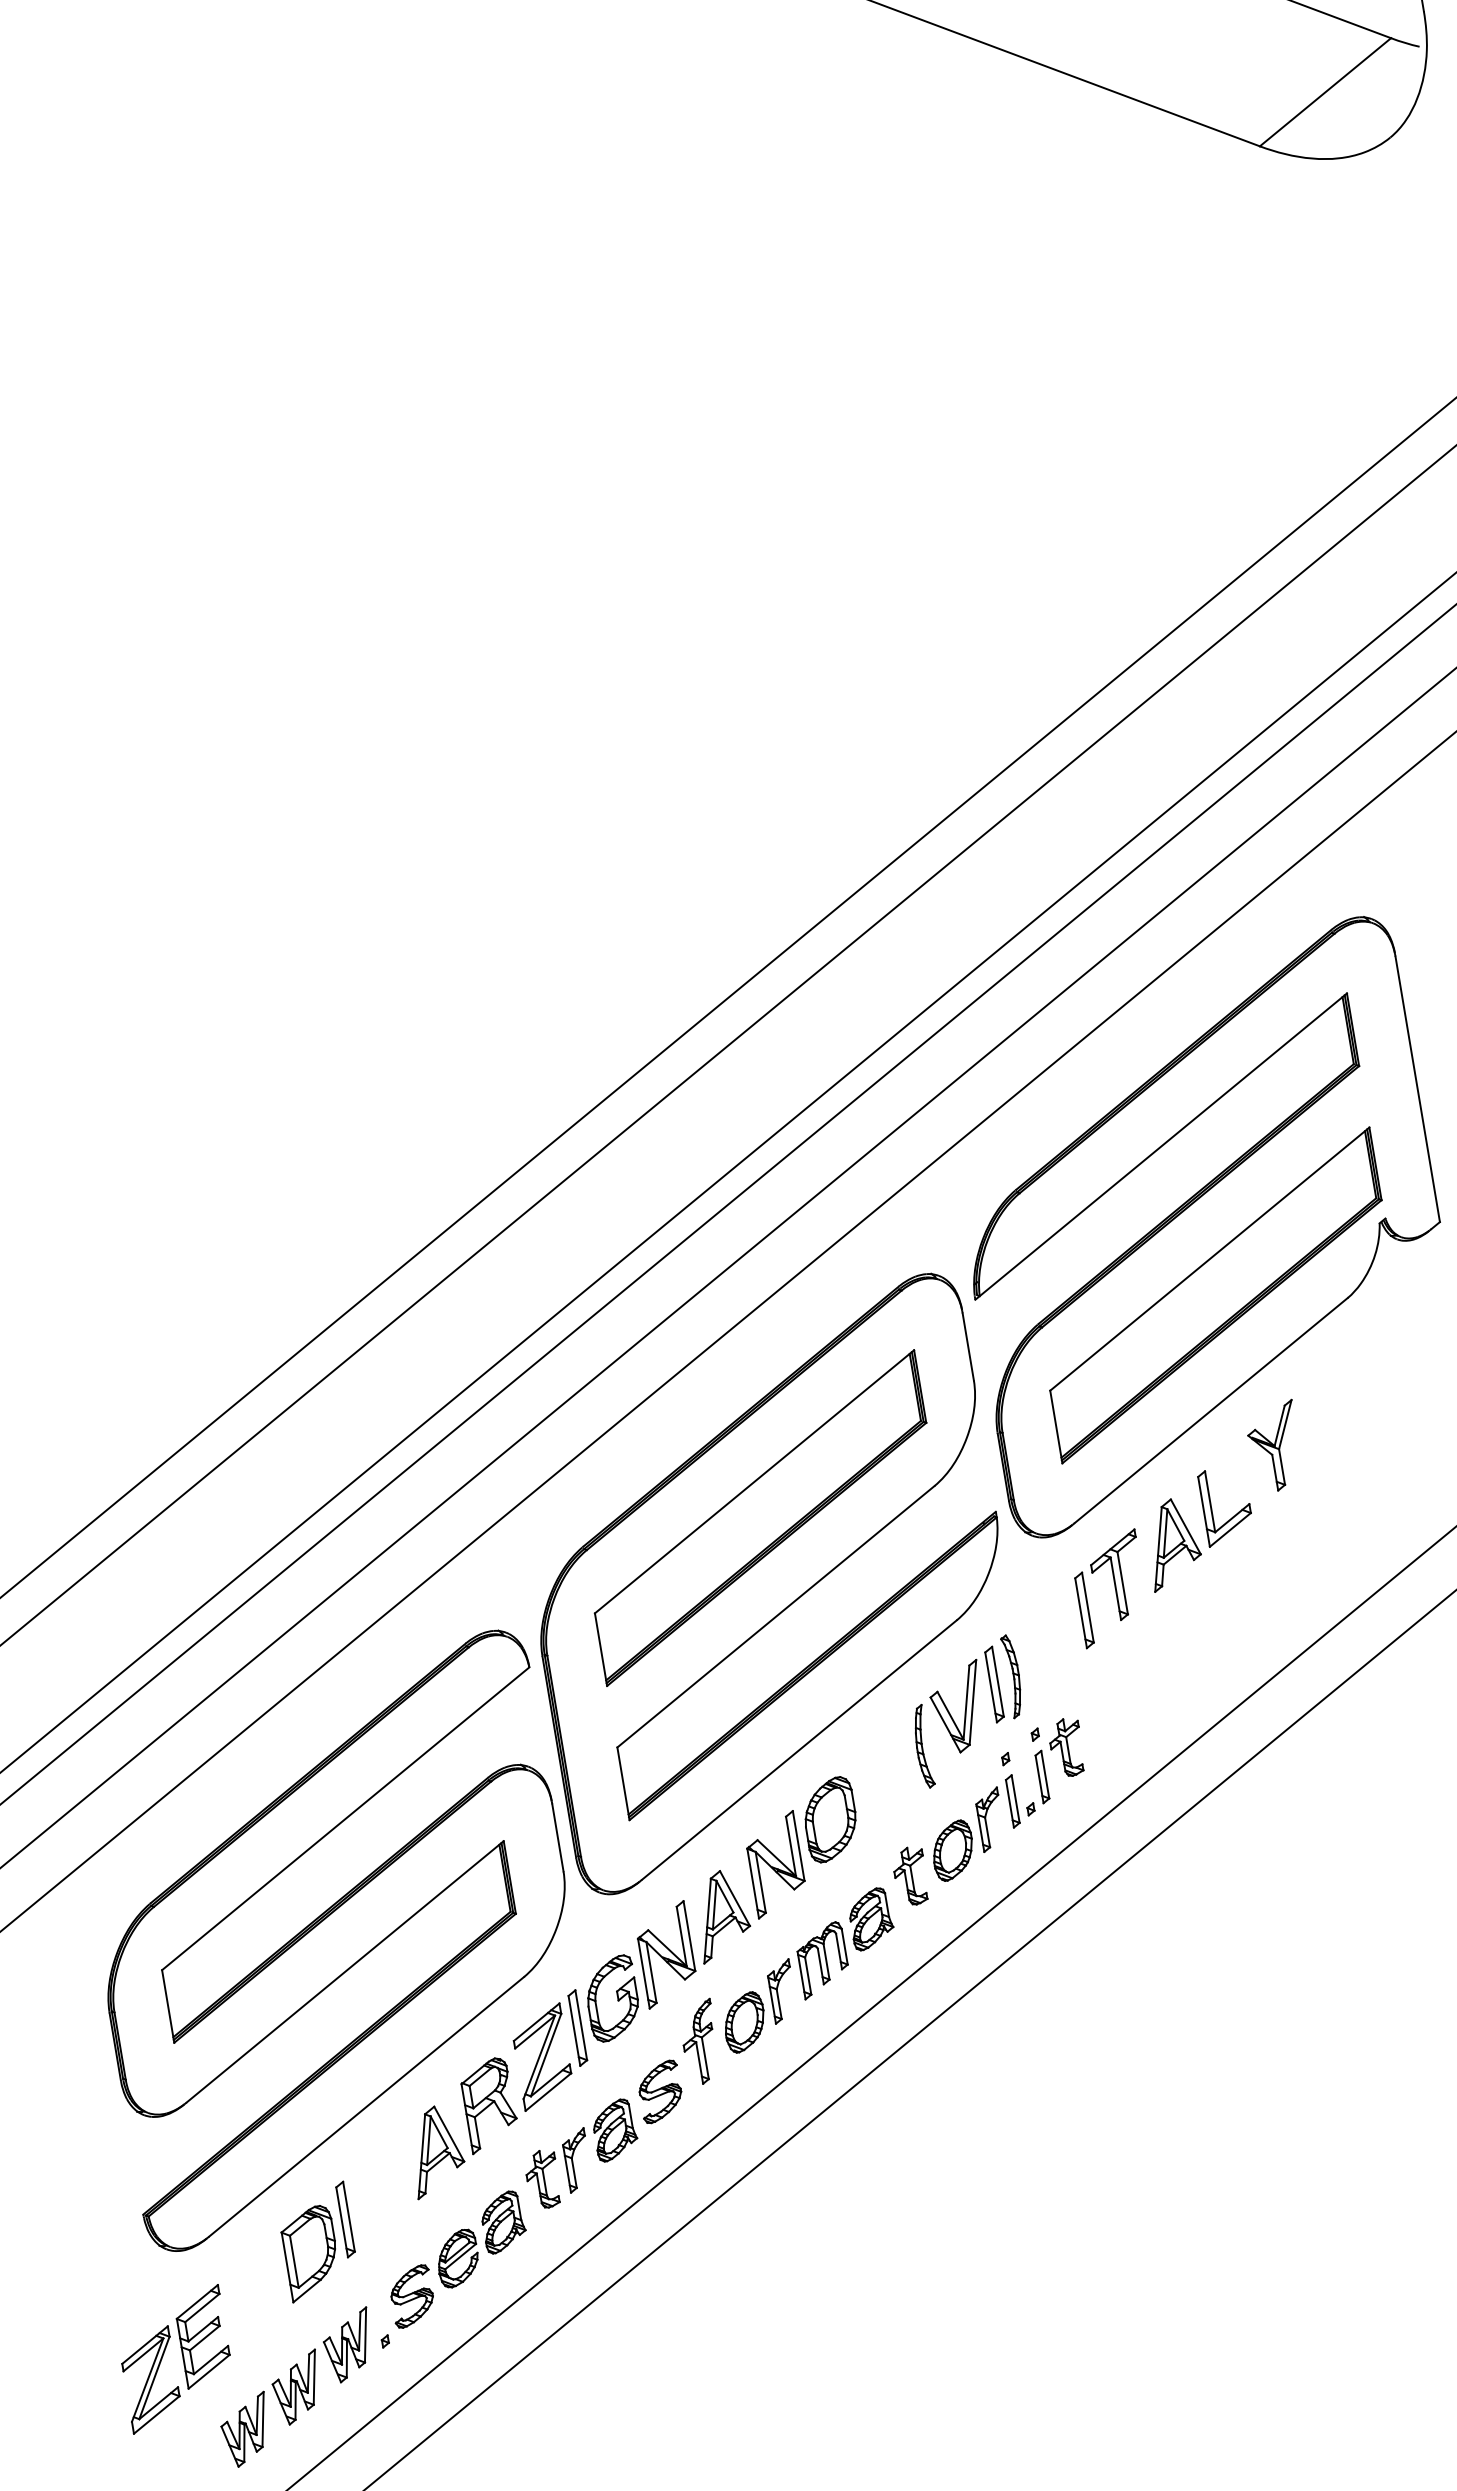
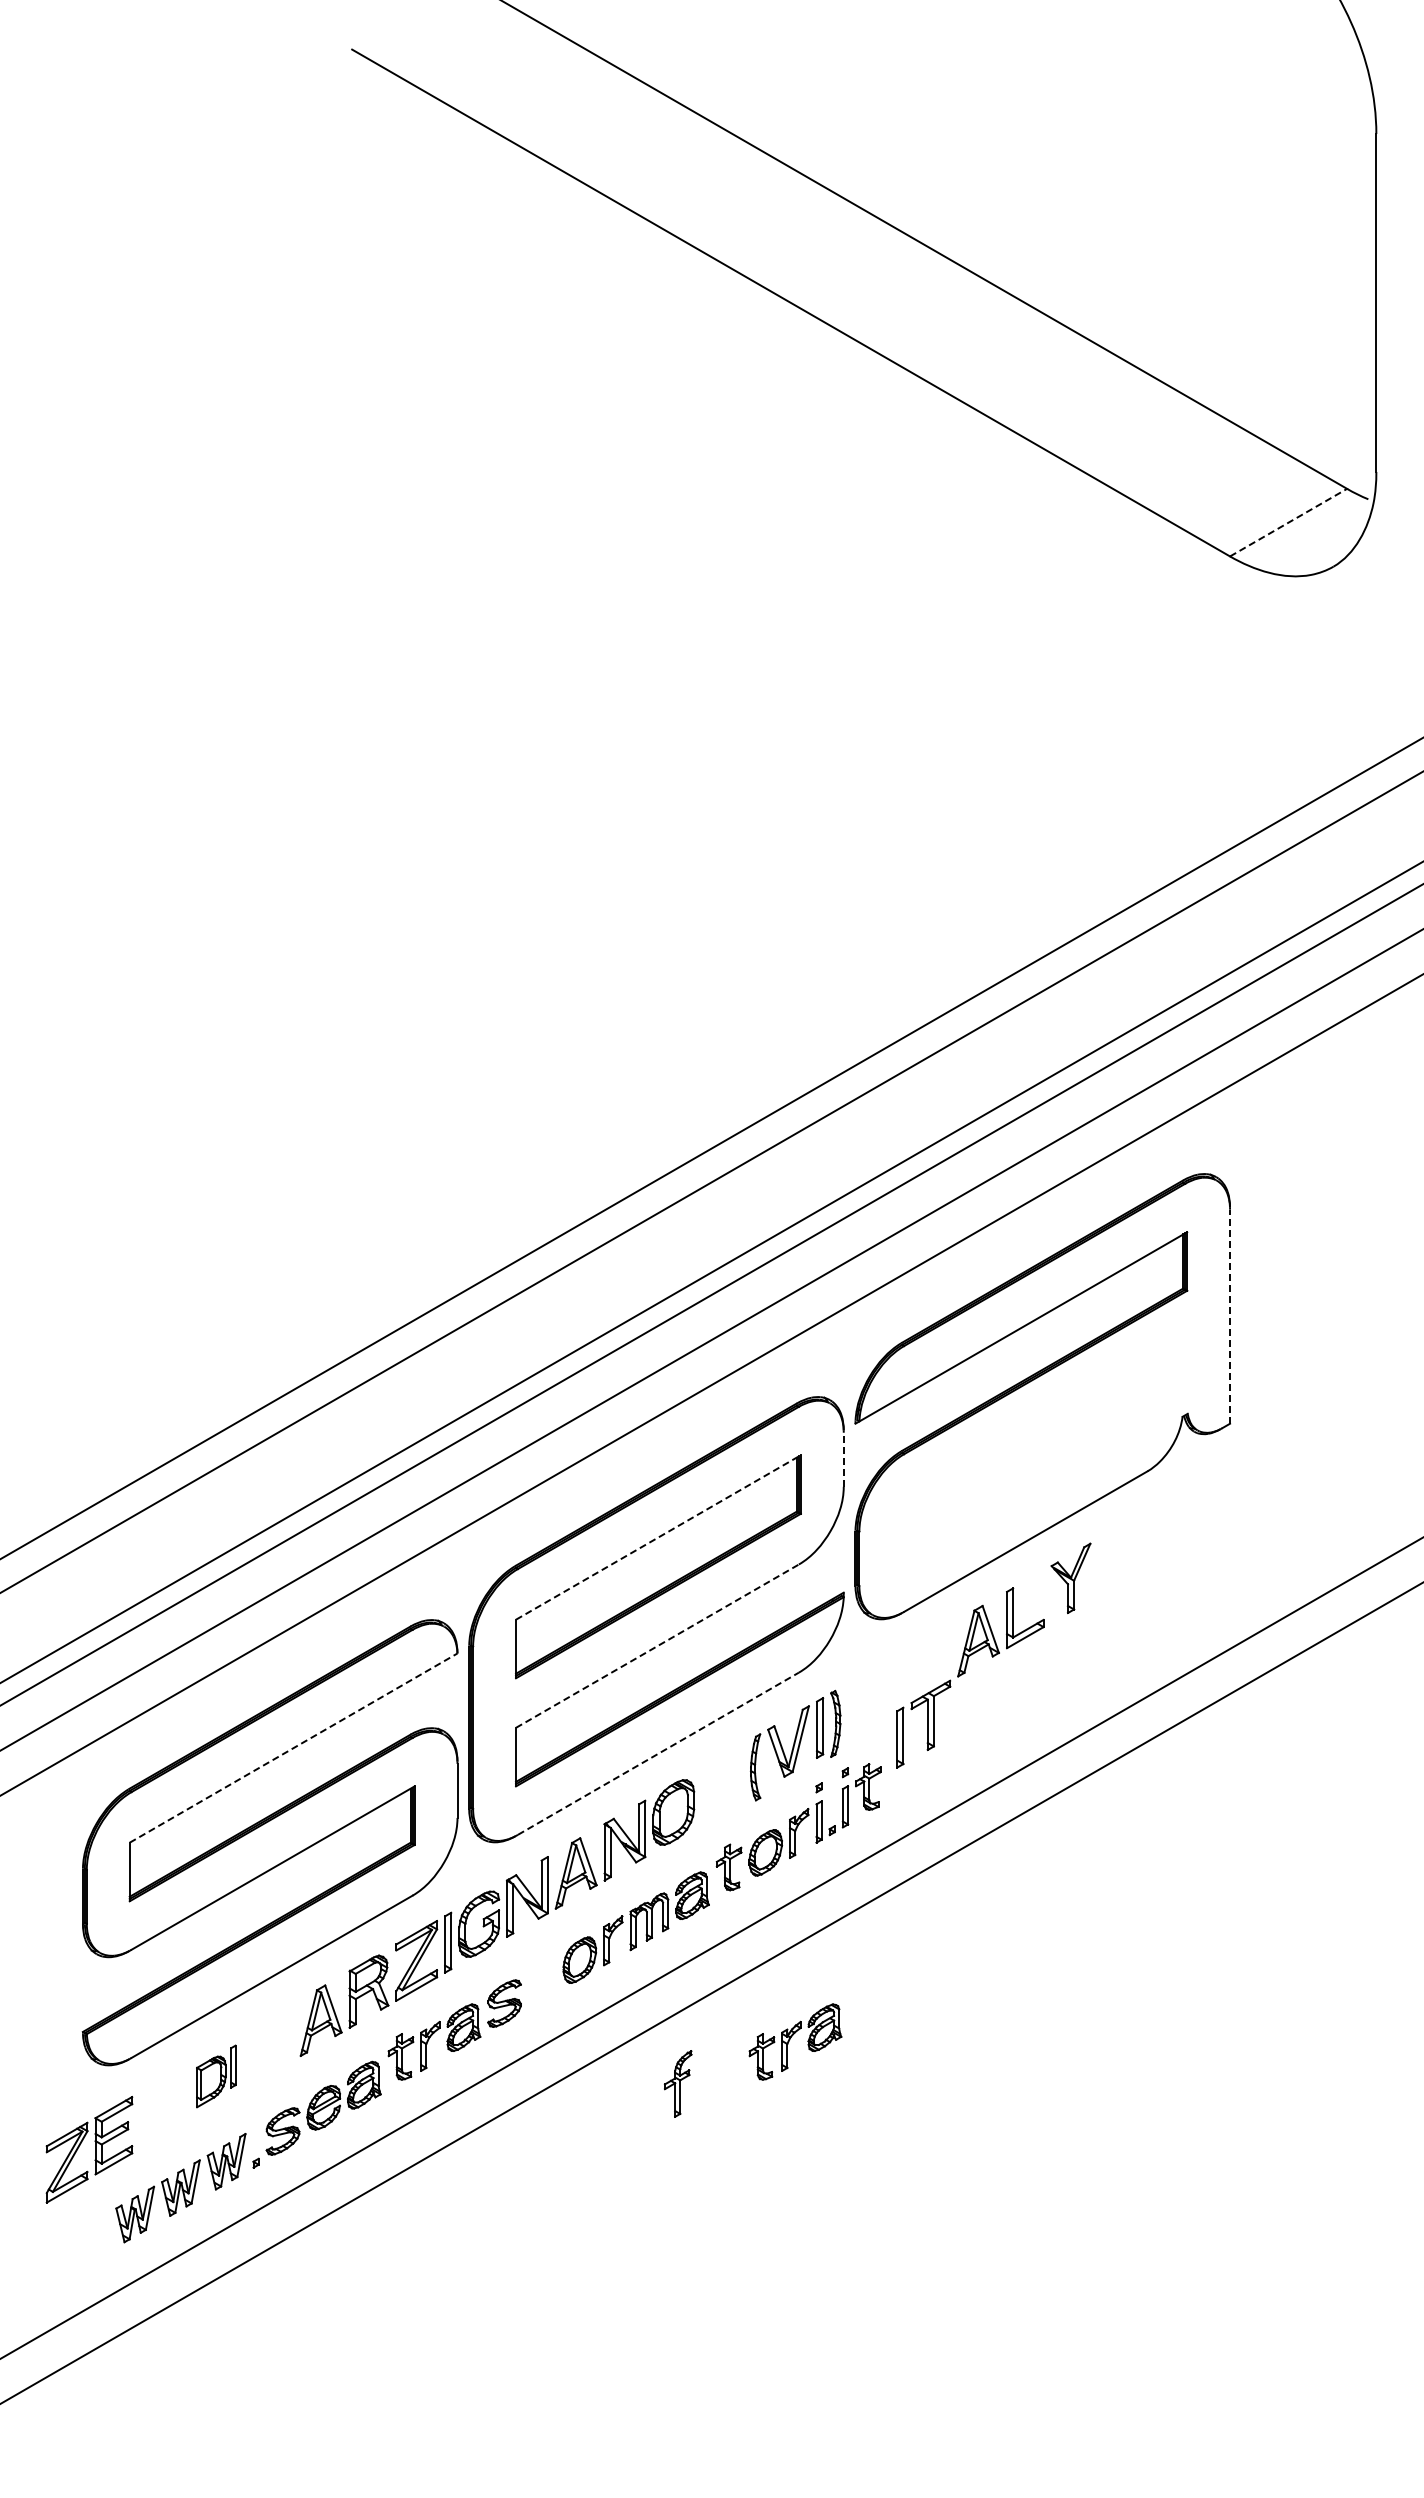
line: (1325, 92) -> (1288, 522), solid -> dashed
line: (1418, 1088) -> (1230, 1316), solid -> dashed
part: (1215, 1295) -> (1044, 1451), removed
line: (967, 1346) -> (843, 1459), solid -> dashed
line: (754, 1481) -> (658, 1537), solid -> dashed
part: (1110, 1588) -> (923, 1723), moved
line: (775, 1615) -> (657, 1645), solid -> dashed
line: (799, 1749) -> (658, 1753), solid -> dashed
line: (346, 1817) -> (294, 1747), solid -> dashed
part: (700, 2041) -> (678, 2083), moved
part: (1029, 2078) -> (795, 2041), added
part: (317, 2242) -> (215, 2076), size x0.7

